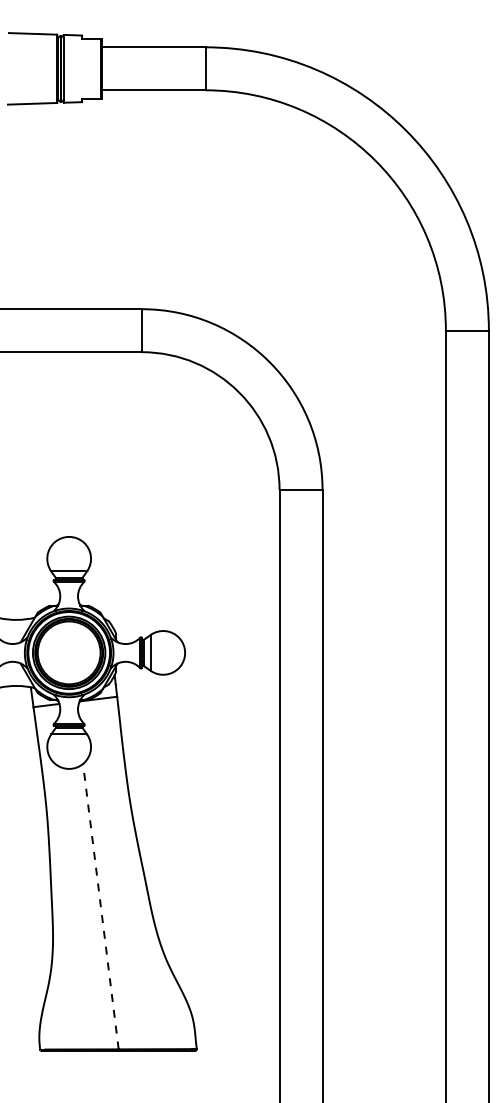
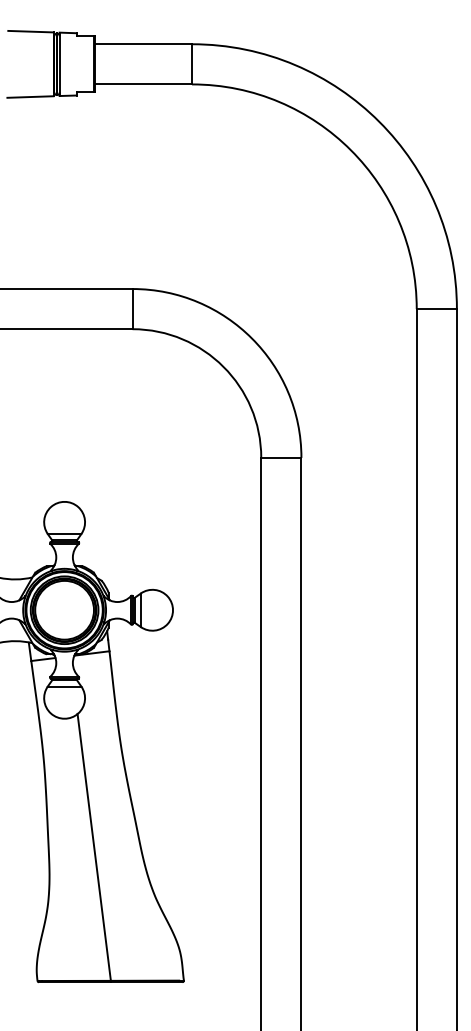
line: (100, 906) -> (93, 847), dashed -> solid

